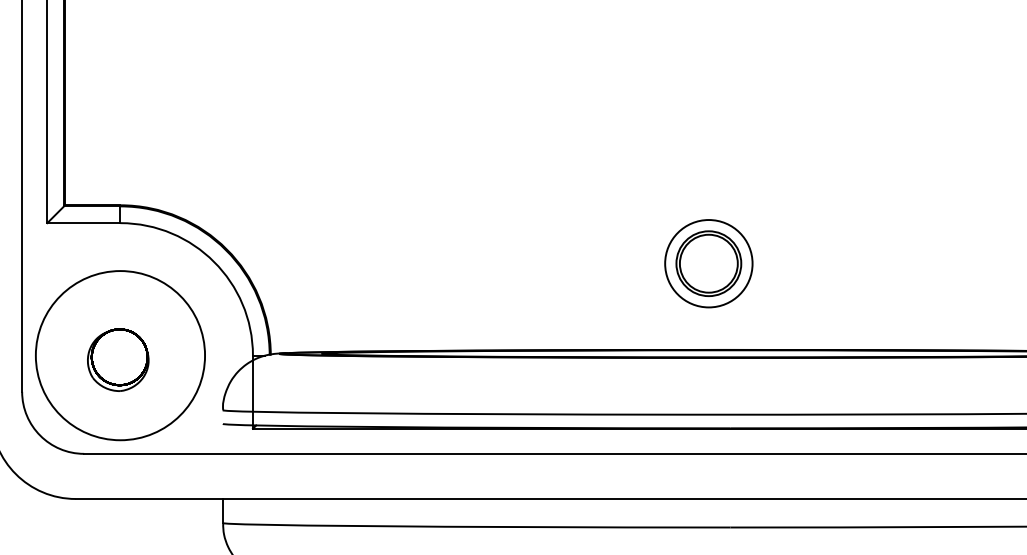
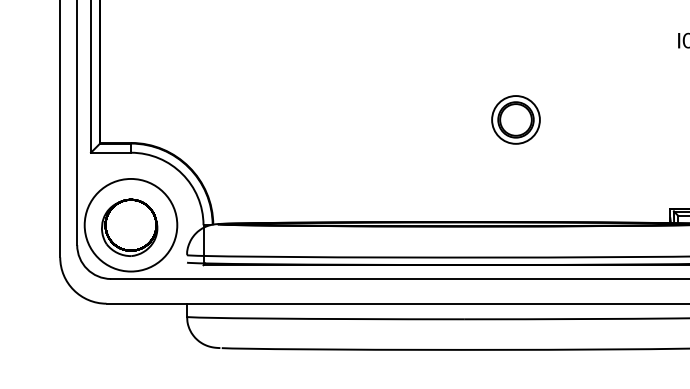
part: (707, 262) -> (515, 119), moved
part: (117, 359) -> (129, 227), size x1.67

